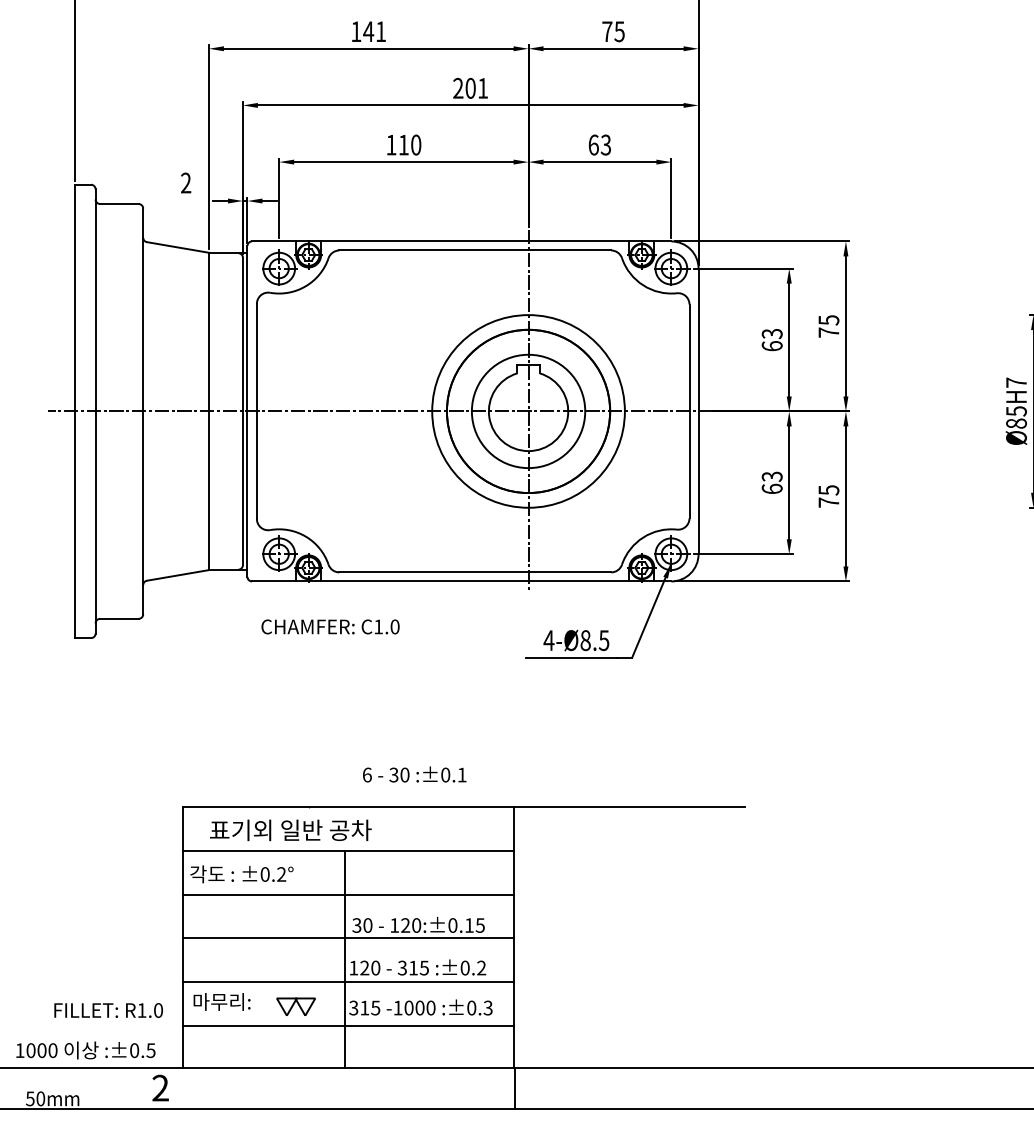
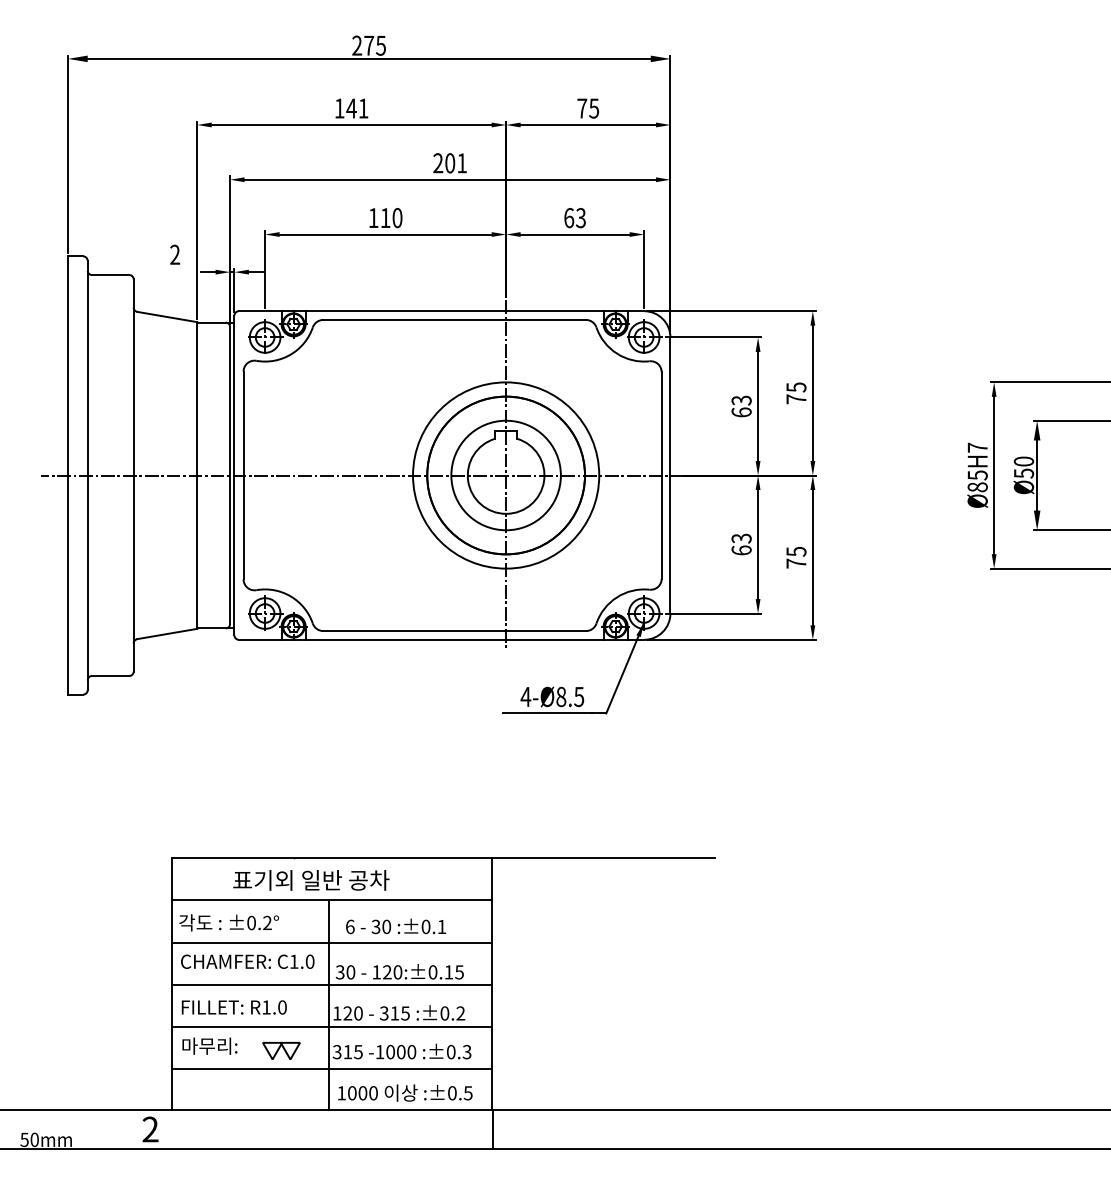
text: (330, 626) -> (247, 961), moved
text: (414, 774) -> (395, 926), moved
text: (290, 830) -> (311, 880), moved
text: (107, 1010) -> (233, 1007), moved
text: (86, 1049) -> (405, 1092), moved

